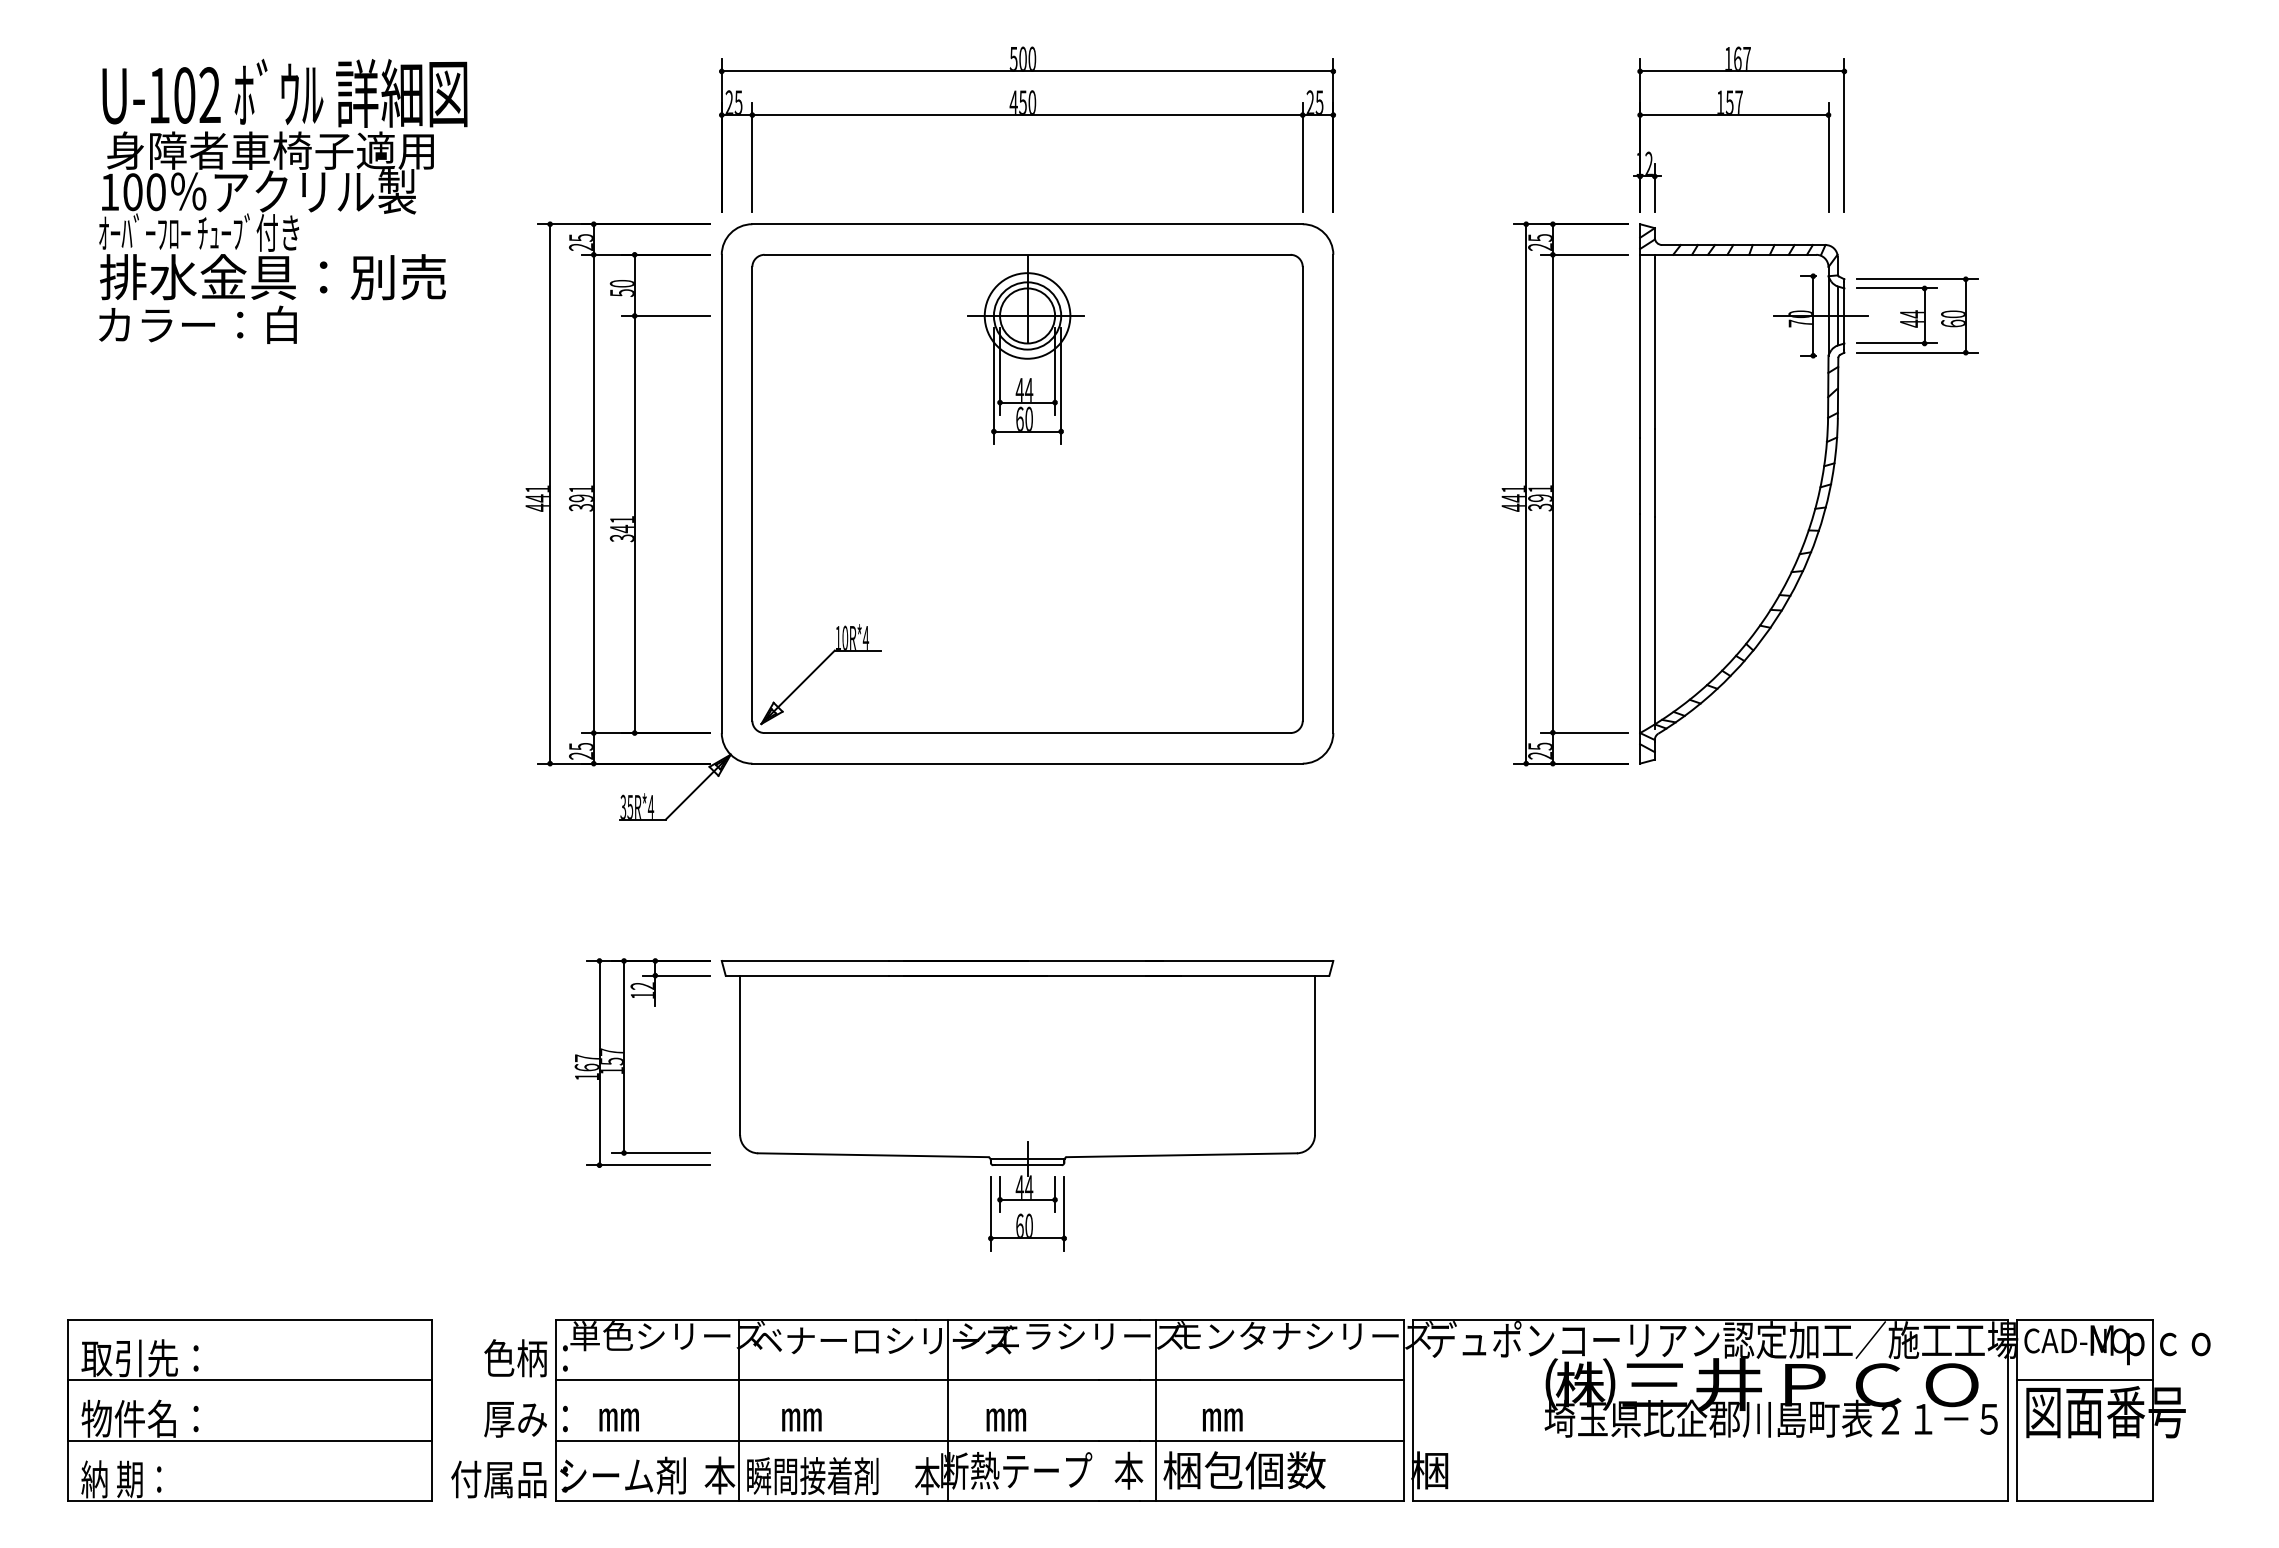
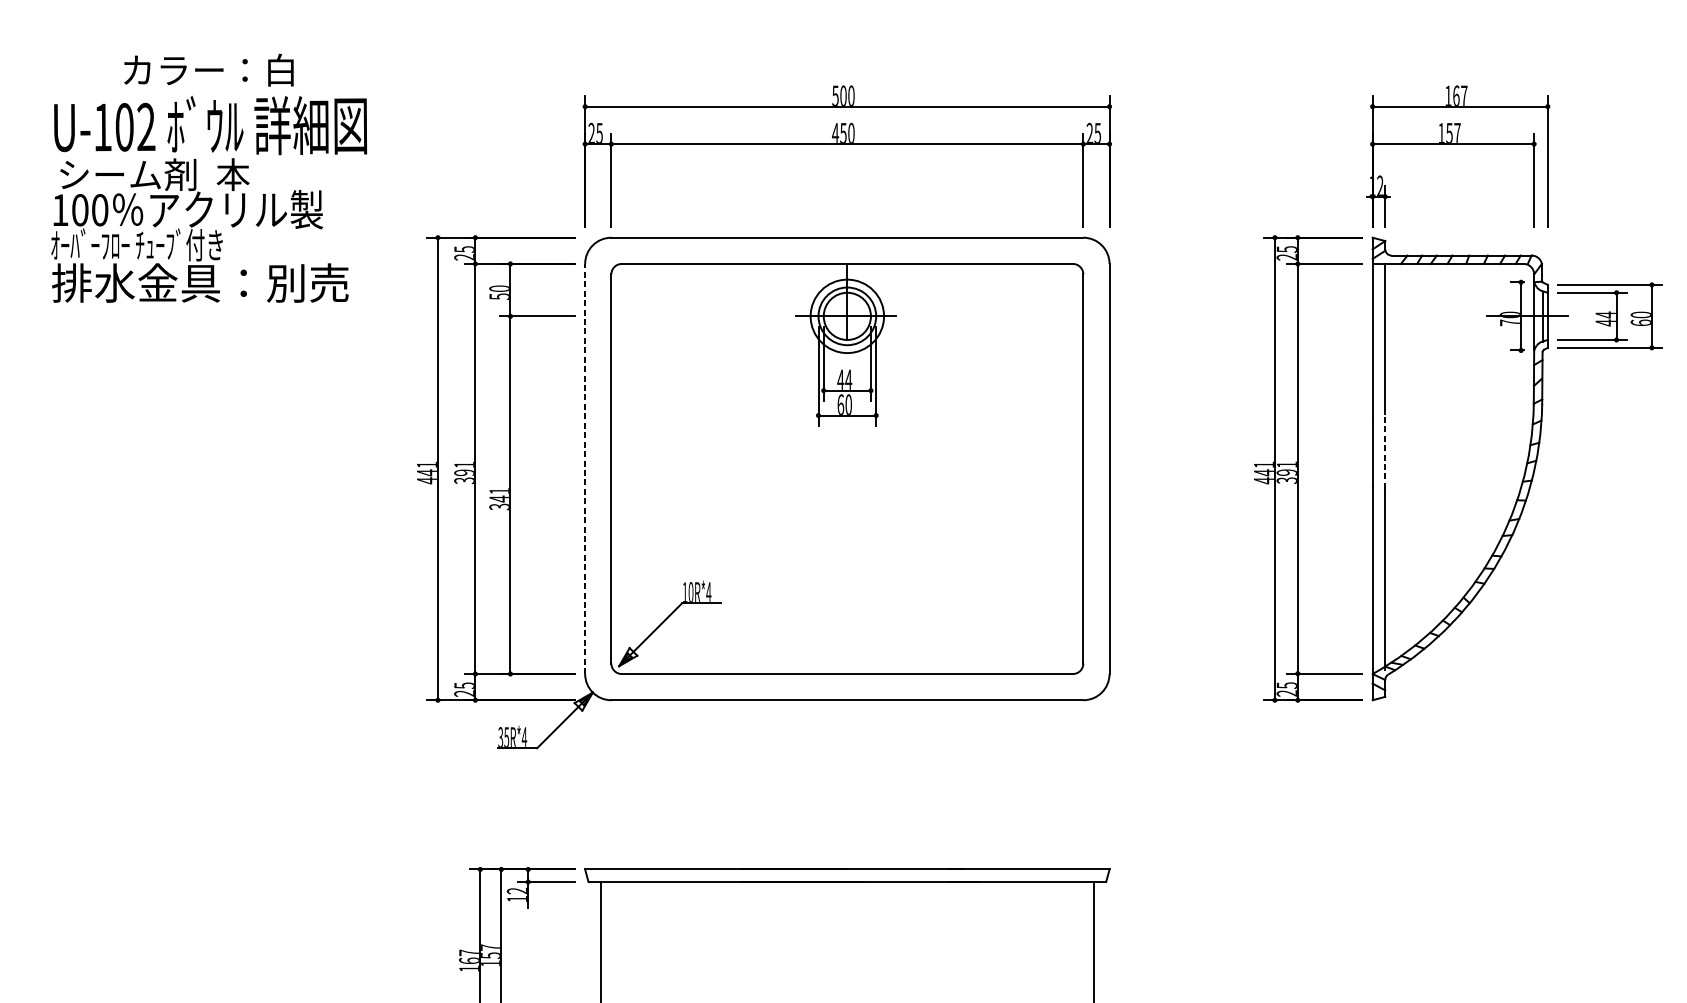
text: (270, 150) -> (198, 174), 身障者車椅子適用 -> シーム剤  本
text: (197, 324) -> (208, 69), moved
line: (1654, 473) -> (1384, 451), solid -> dashed
line: (721, 493) -> (584, 468), solid -> dashed

